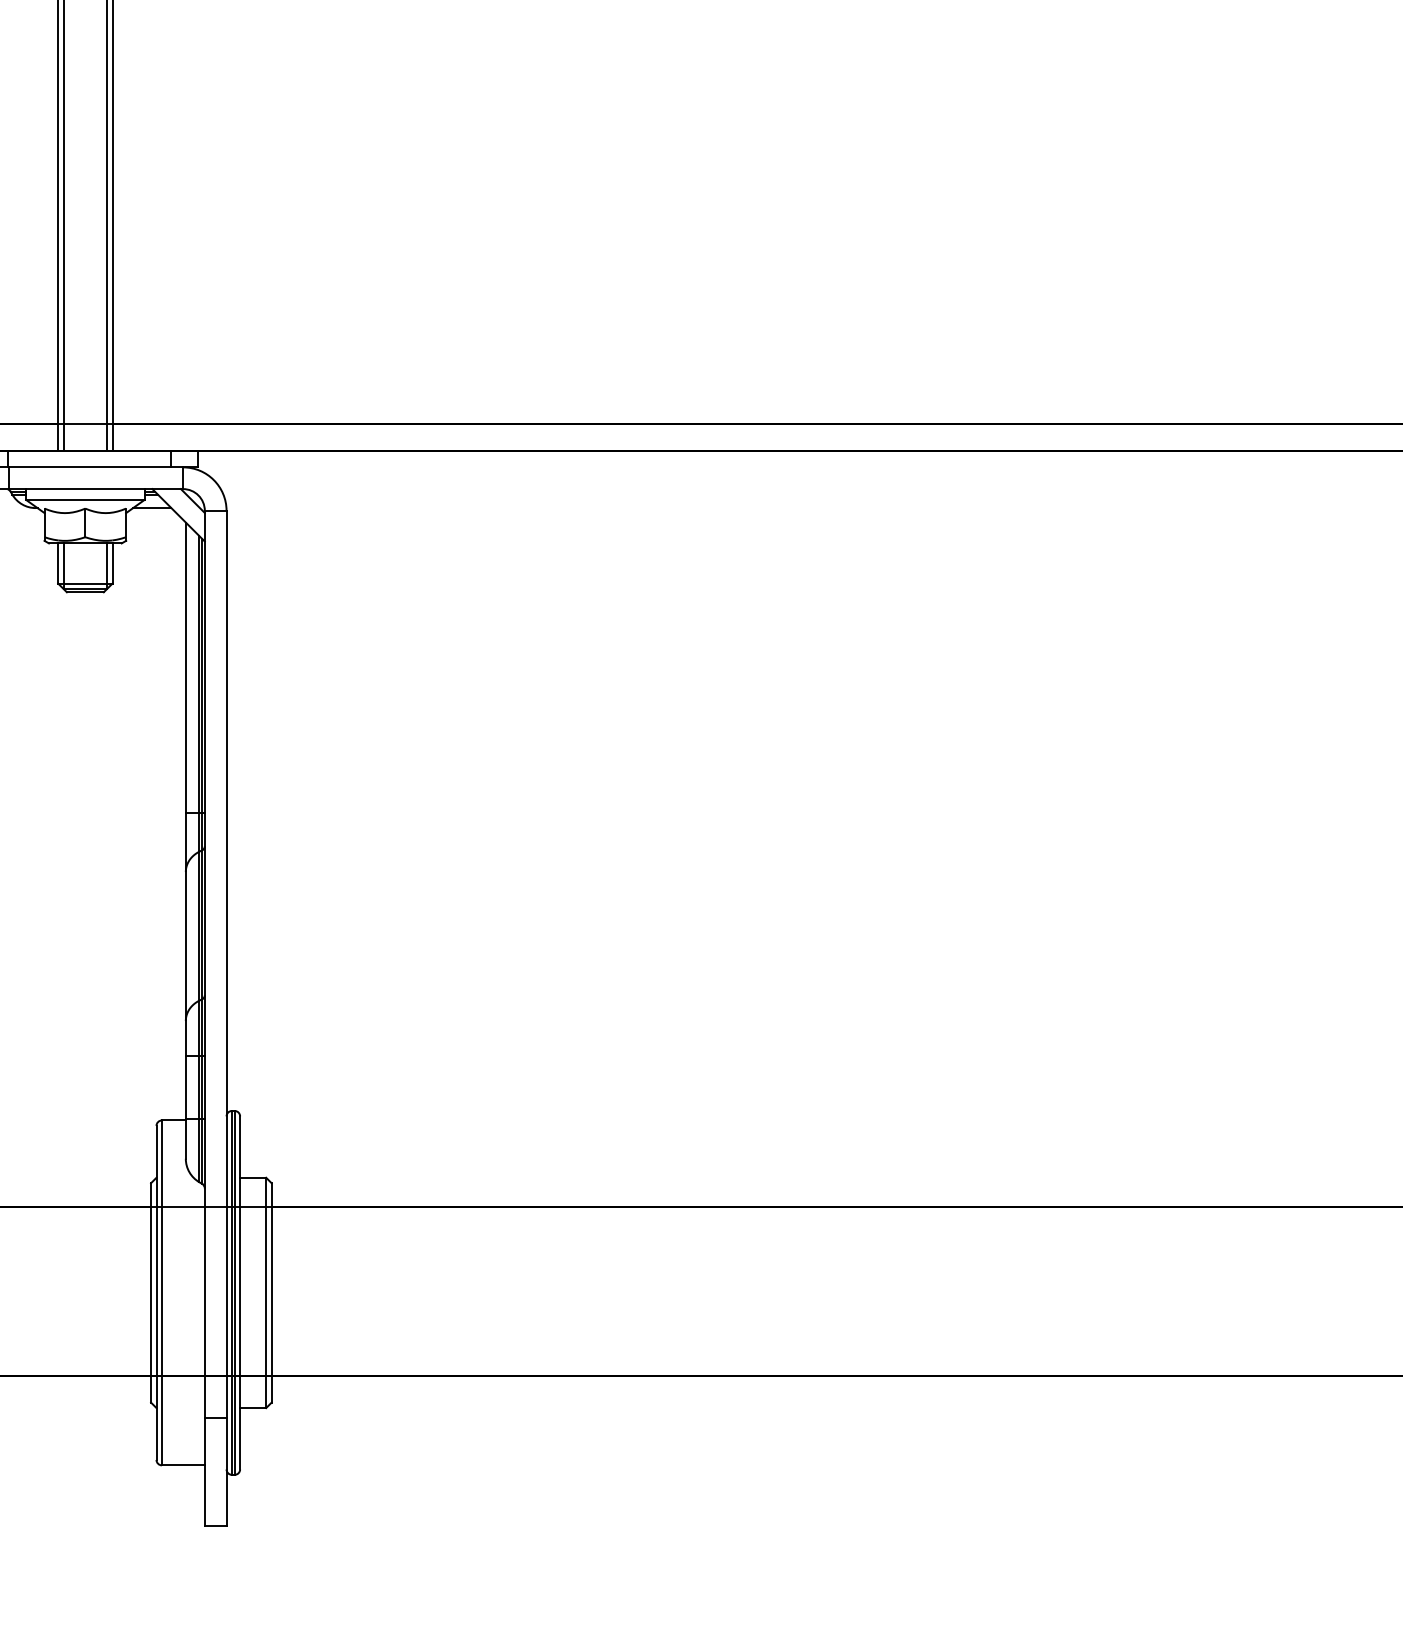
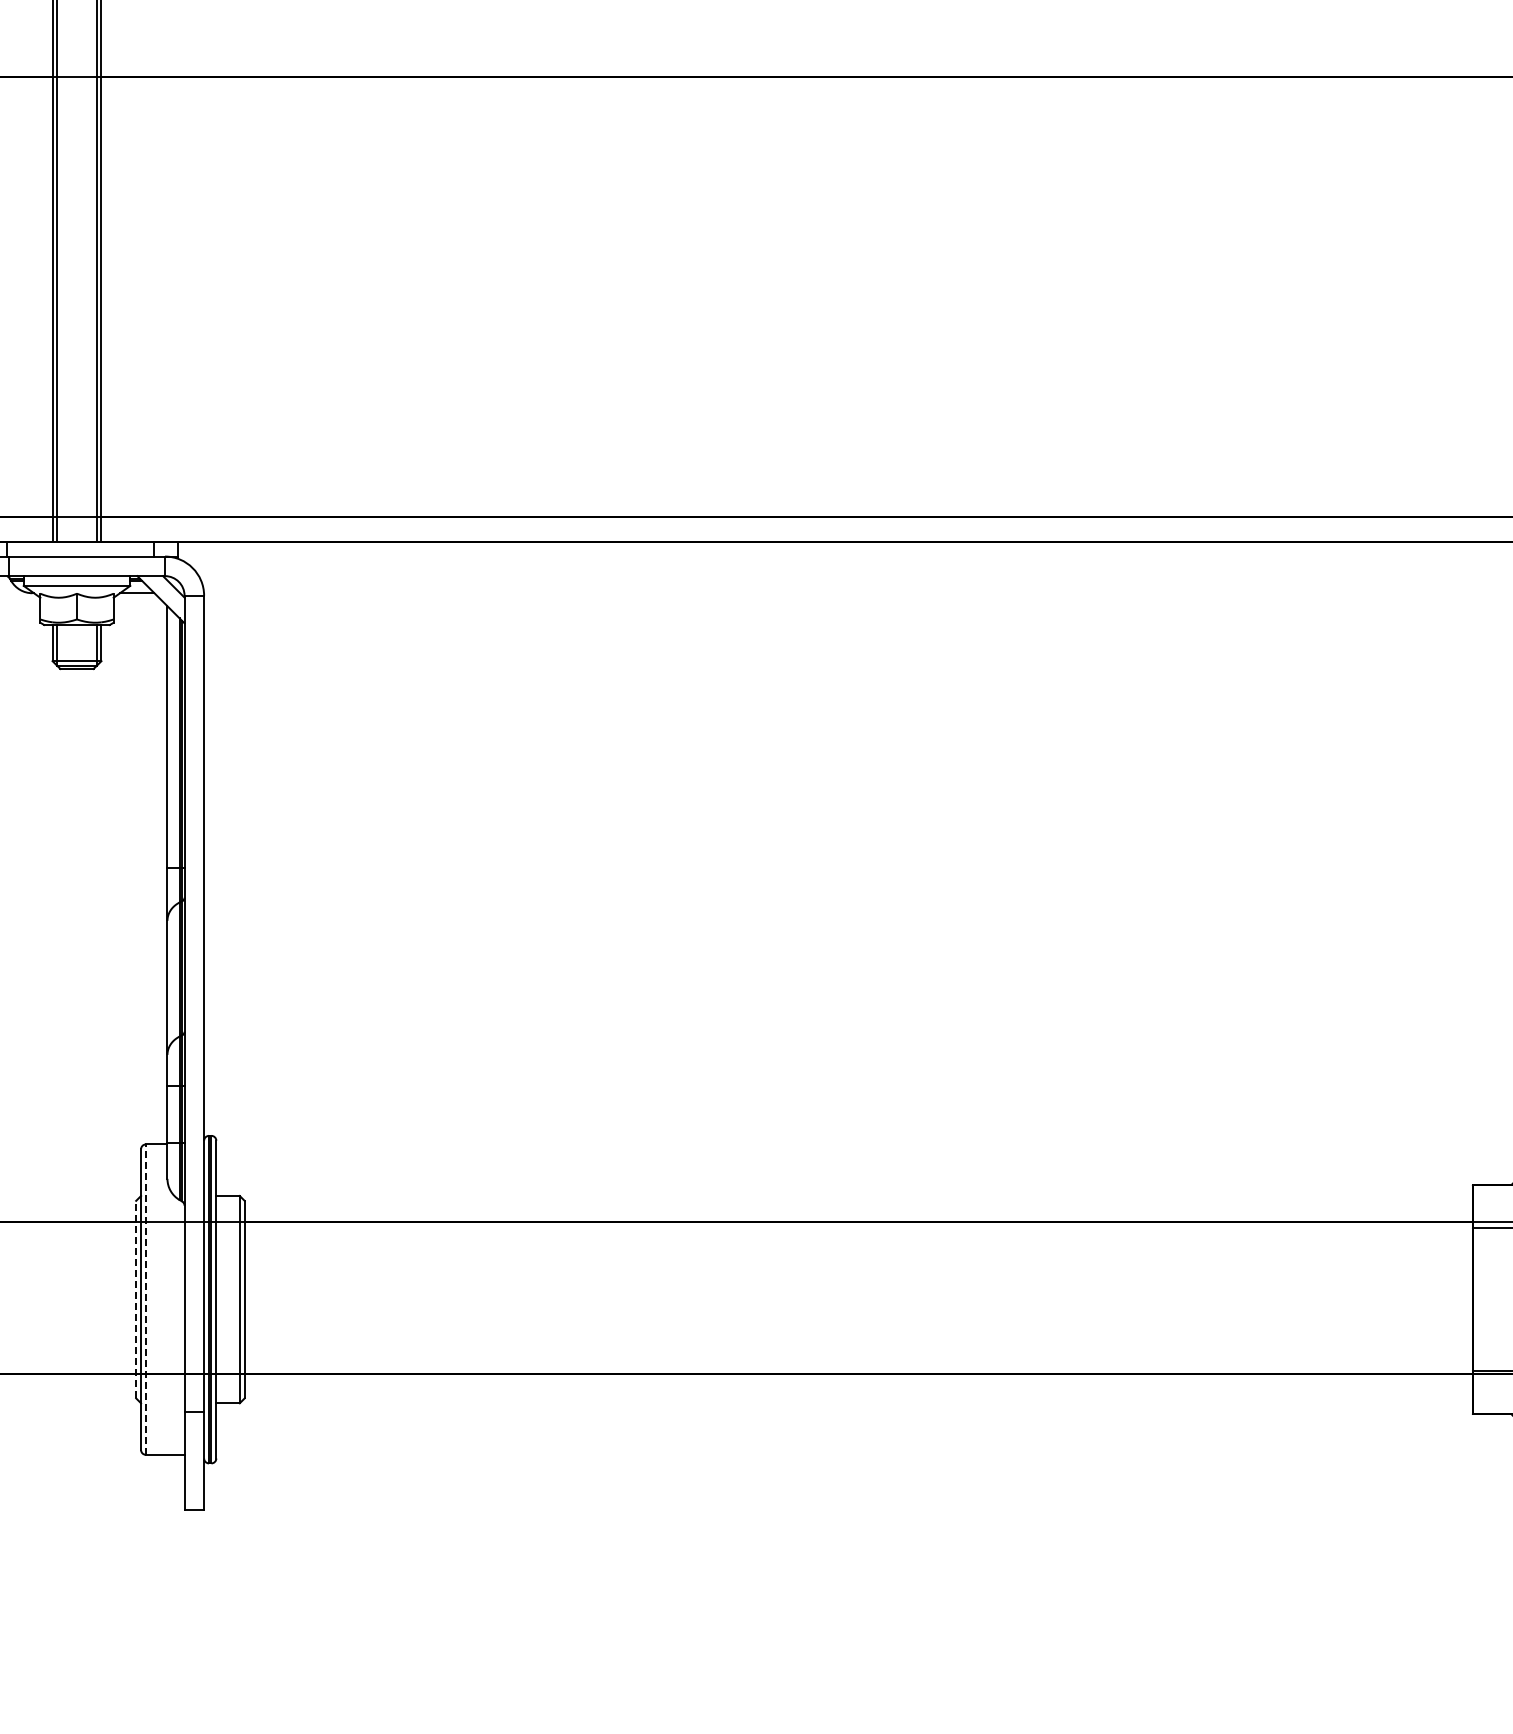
line: (151, 1292) -> (136, 1299), solid -> dashed
line: (161, 1292) -> (145, 1299), solid -> dashed

